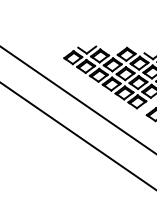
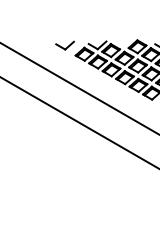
part: (53, 47) -> (64, 45), added

